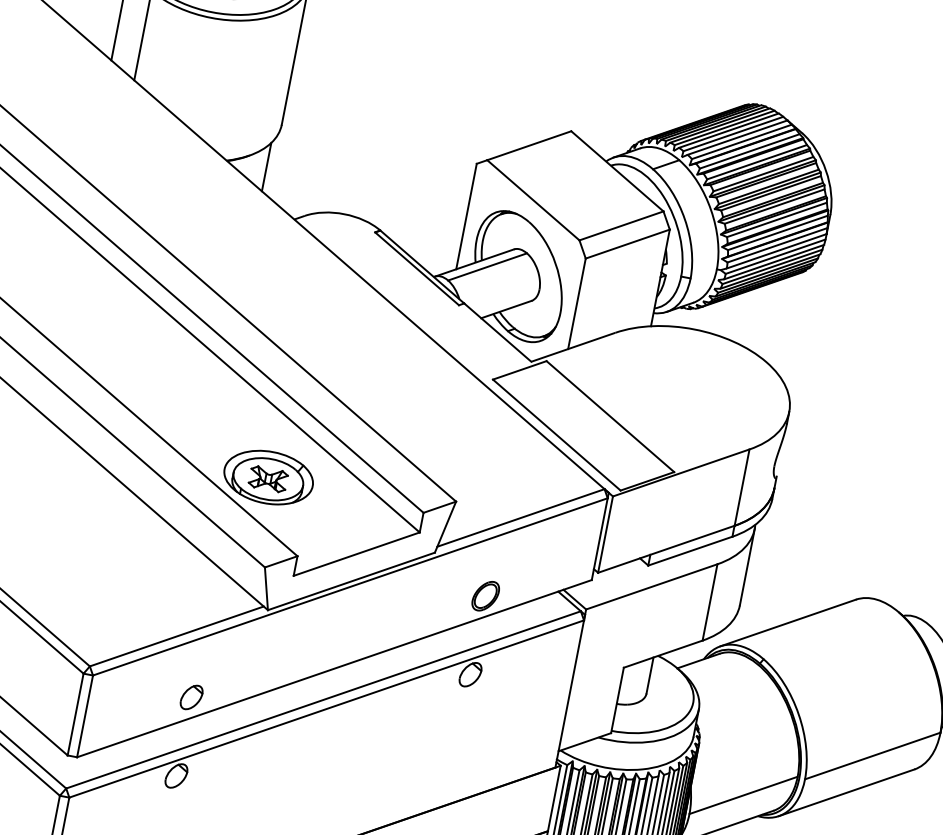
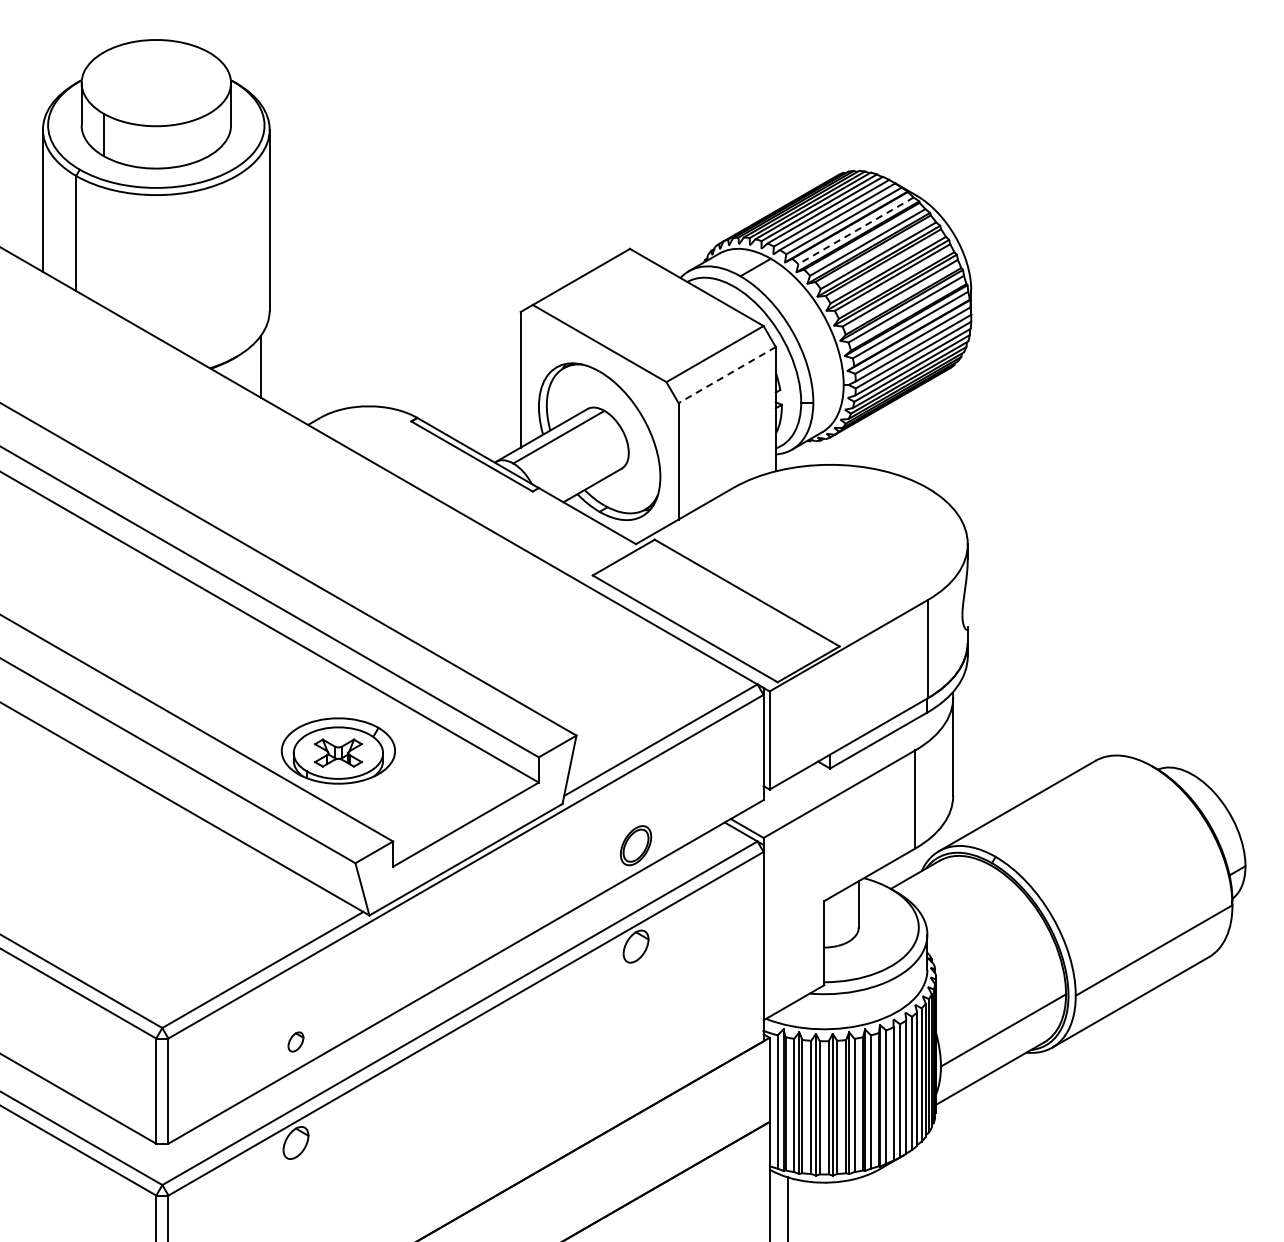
line: (750, 151) -> (856, 230), solid -> dashed
line: (627, 244) -> (726, 375), solid -> dashed
part: (191, 696) -> (295, 1041), size x0.6

